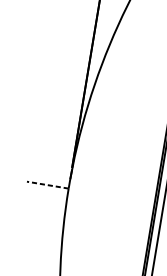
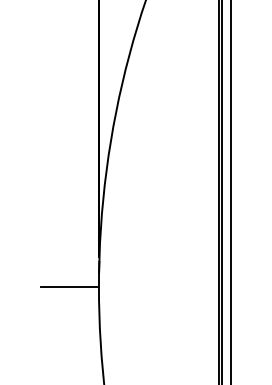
line: (47, 185) -> (69, 287), dashed -> solid

